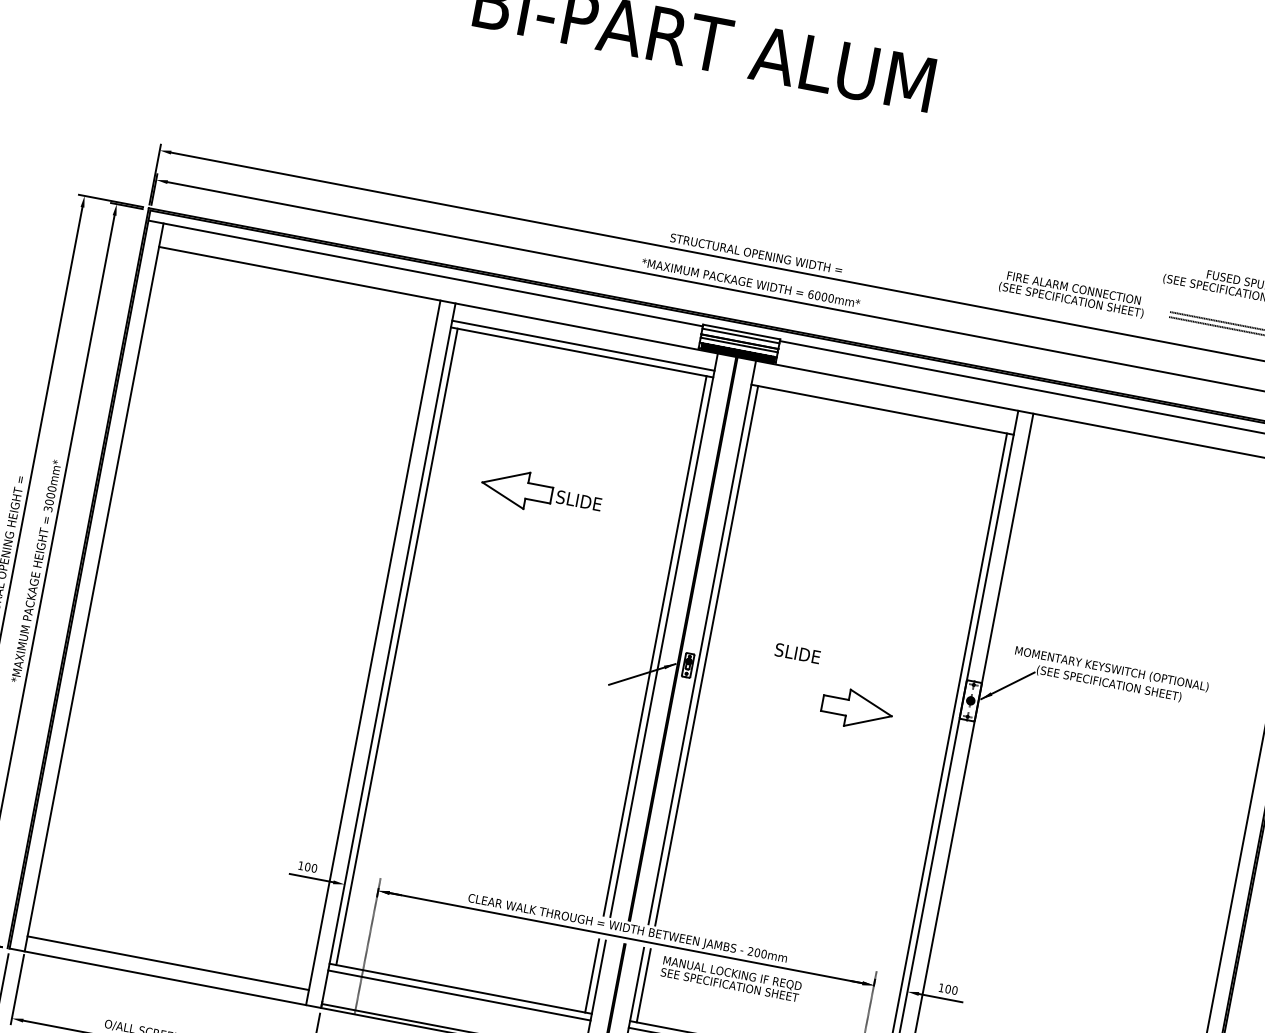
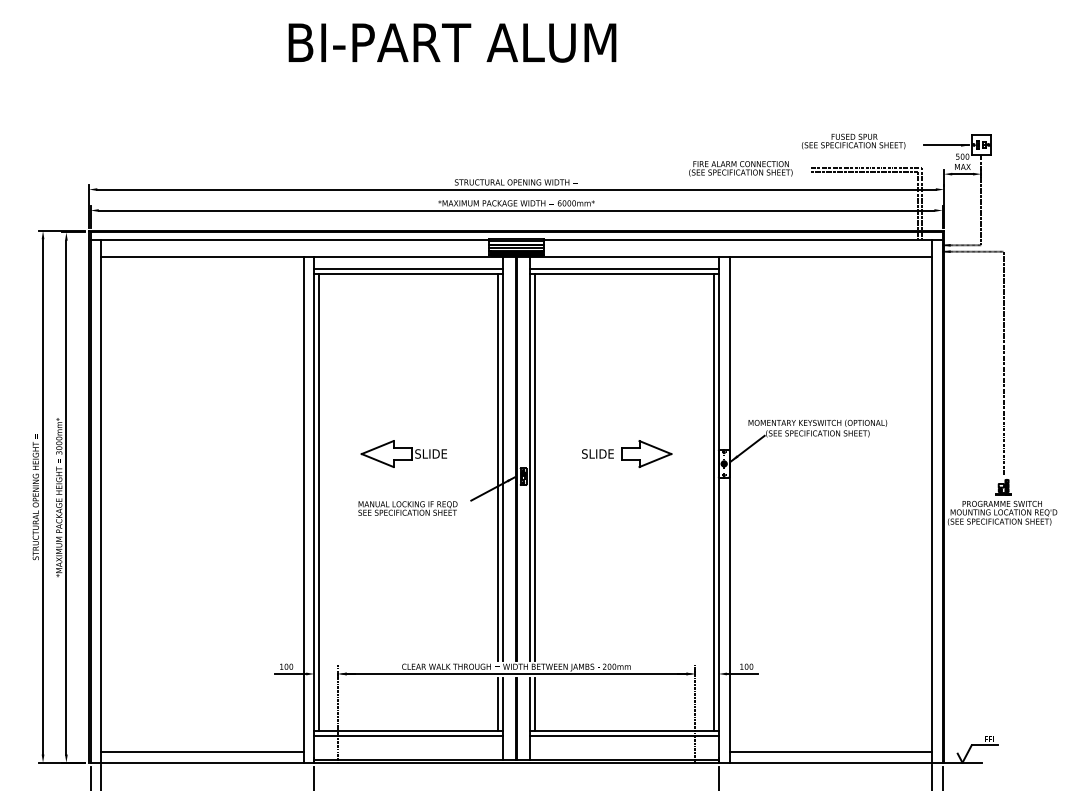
line: (883, 402) -> (624, 268), added
part: (540, 492) -> (403, 453), moved
part: (857, 708) -> (646, 453), moved
text: (730, 979) -> (407, 508), moved

